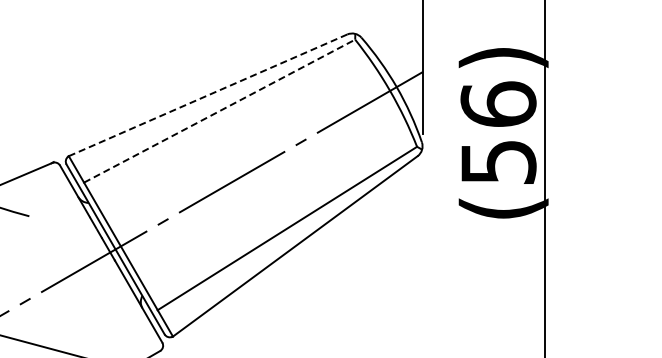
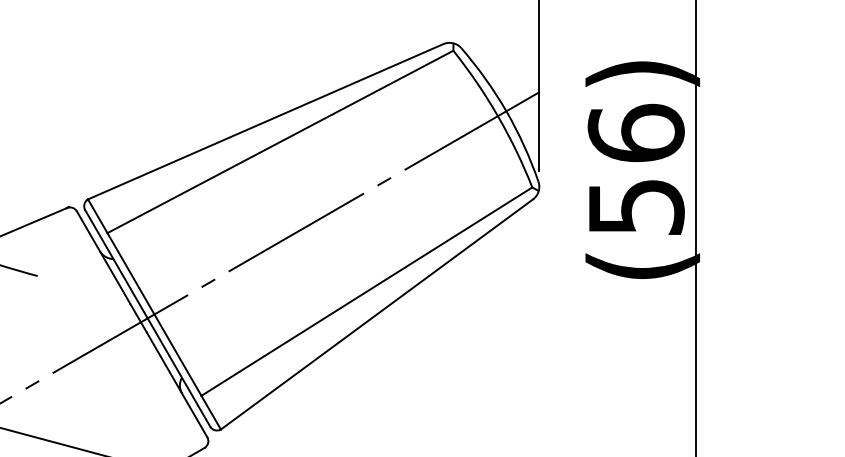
line: (208, 95) -> (266, 121), dashed -> solid
line: (220, 110) -> (281, 141), dashed -> solid

